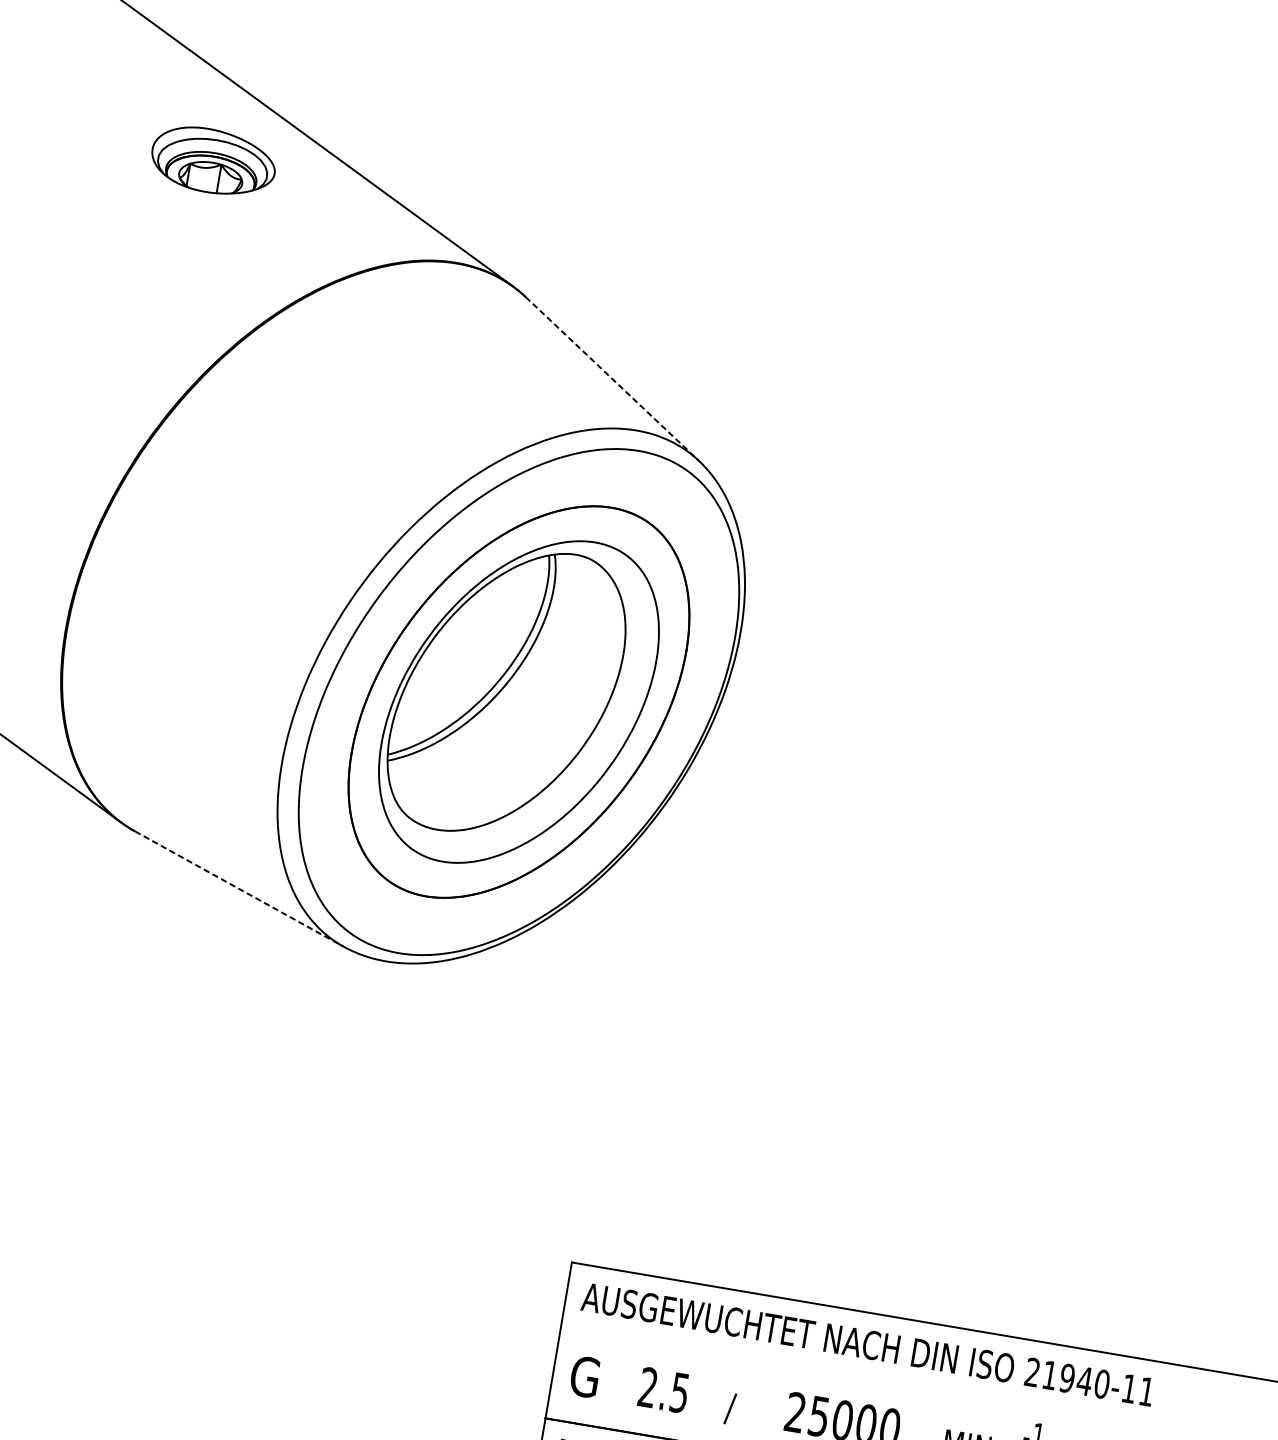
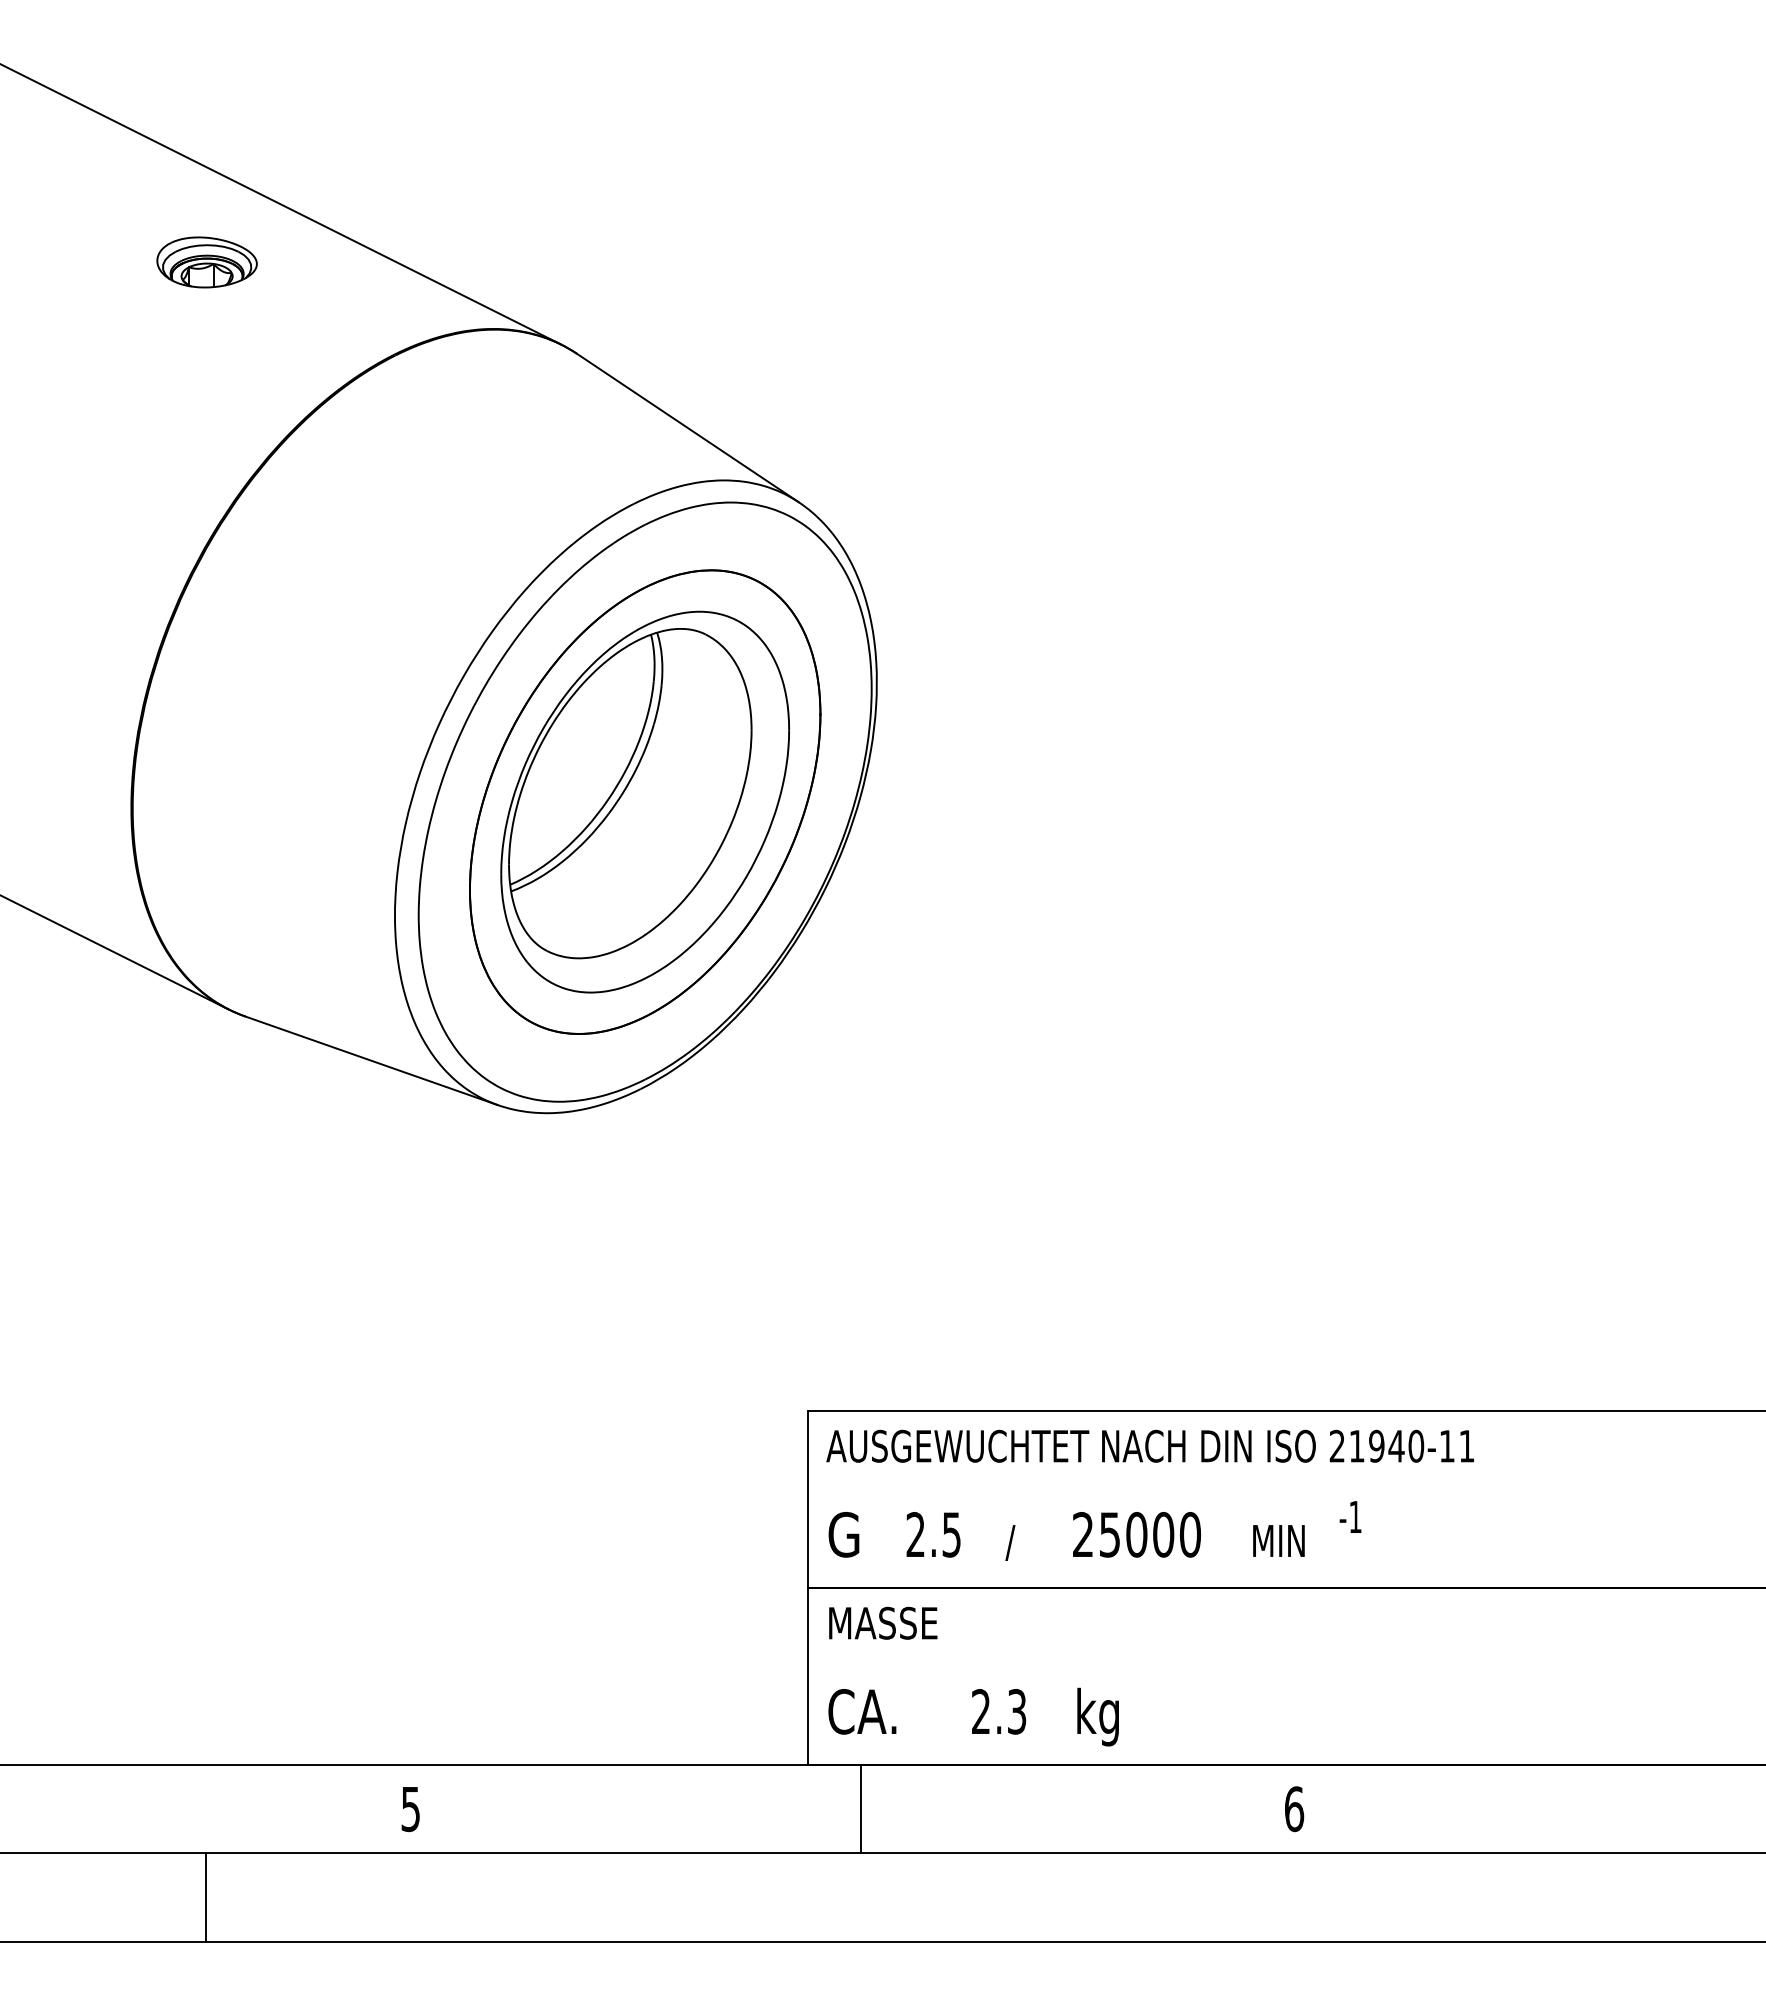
part: (213, 161) -> (206, 262), size x0.71
line: (611, 379) -> (687, 428), dashed -> solid
line: (239, 888) -> (371, 1060), dashed -> solid

